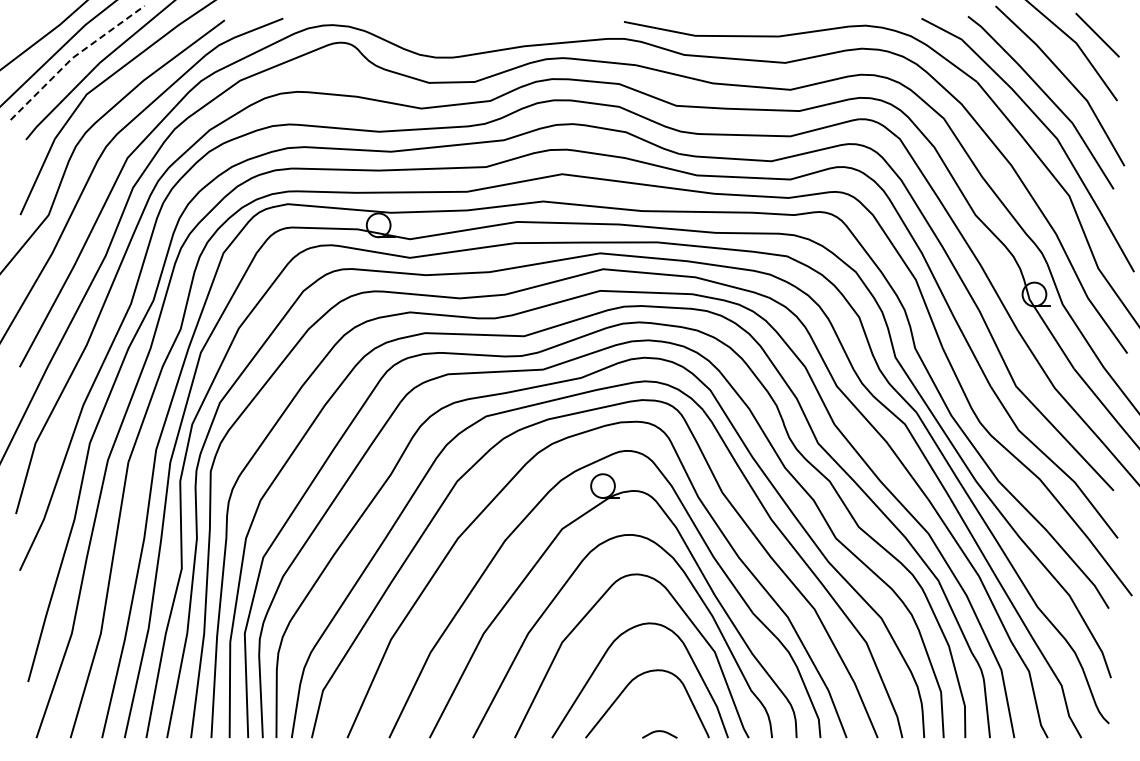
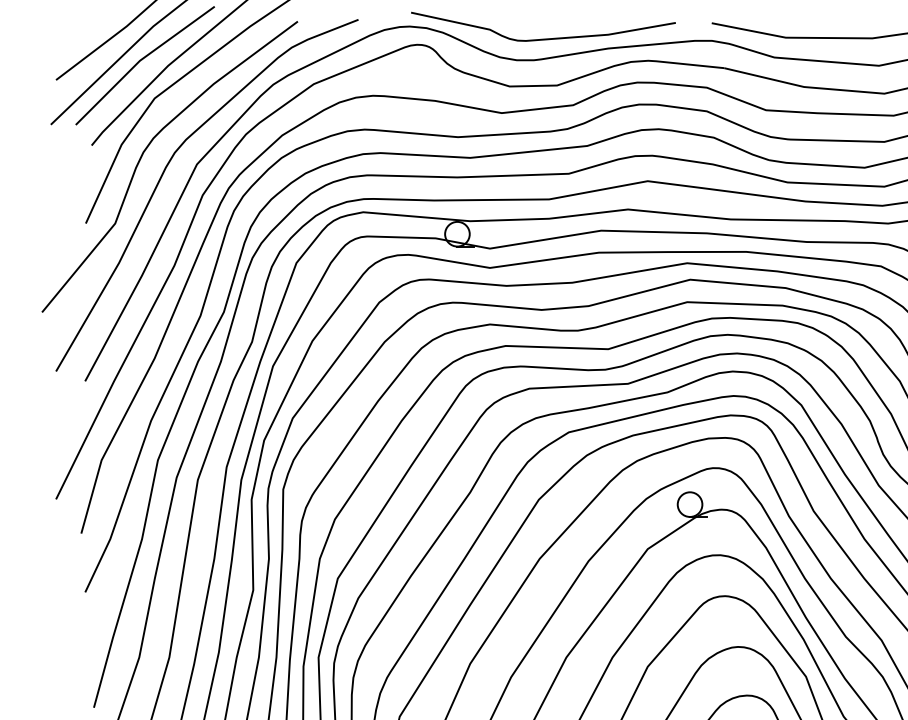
curve: (461, 36) -> (543, 38), added
line: (73, 57) -> (140, 60), dashed -> solid

